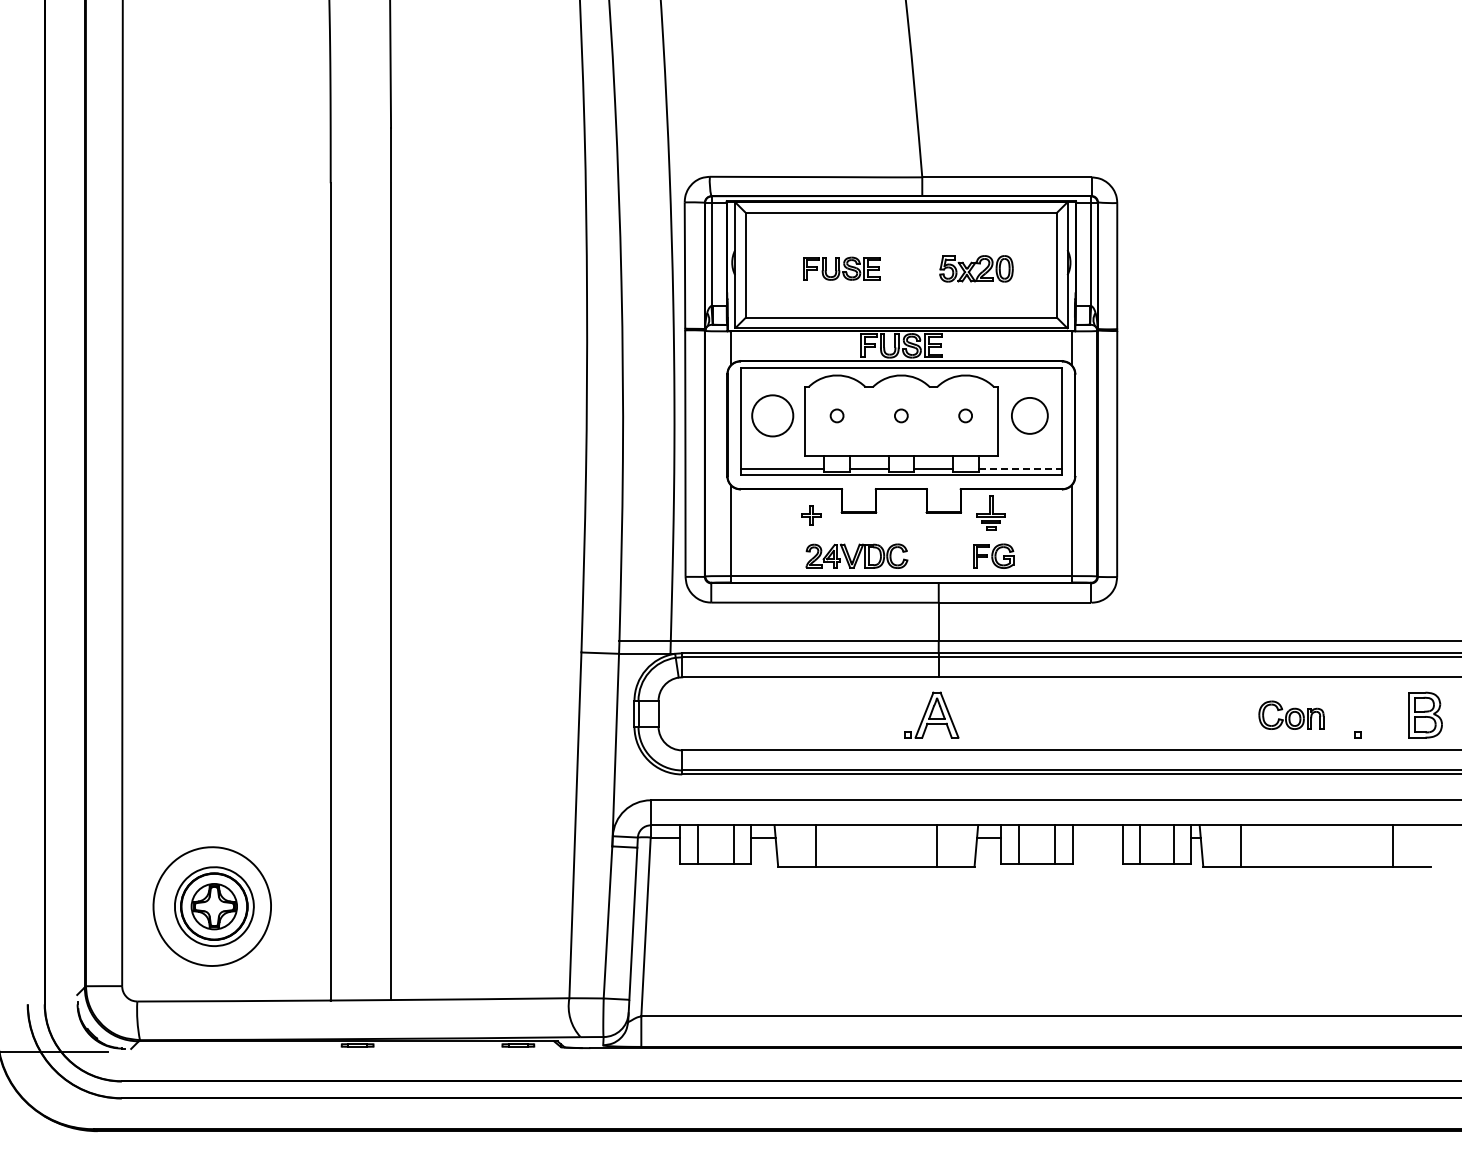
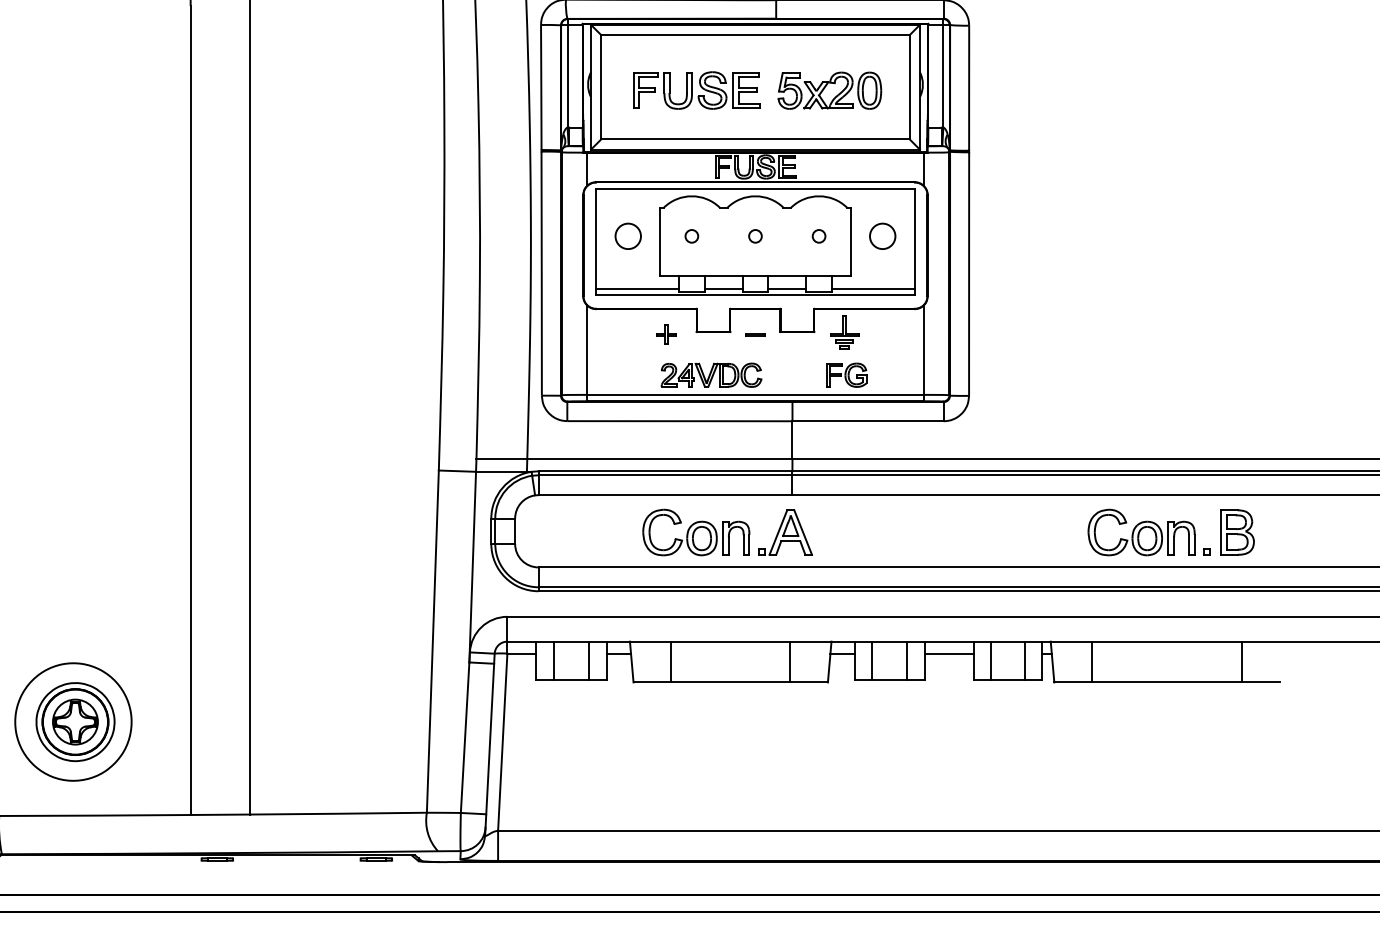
part: (842, 268) -> (697, 90), size x1.67
part: (976, 268) -> (829, 90), size x1.43
circle: (772, 415) -> (627, 235), size x0.62
circle: (1029, 415) -> (882, 235), size x0.71
line: (1020, 469) -> (873, 289), dashed -> solid
line: (901, 514) -> (755, 333), added
part: (1425, 714) -> (1237, 531), moved
part: (841, 715) -> (696, 532), added
part: (1291, 715) -> (1141, 532), size x1.67
line: (1097, 837) -> (949, 653), added

